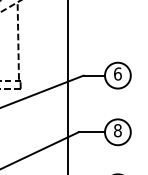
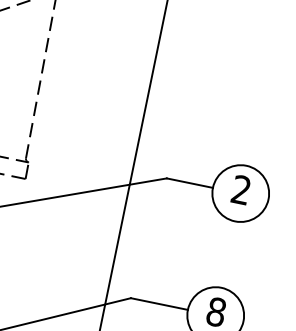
text: (117, 73) -> (240, 188), 6 -> 2

